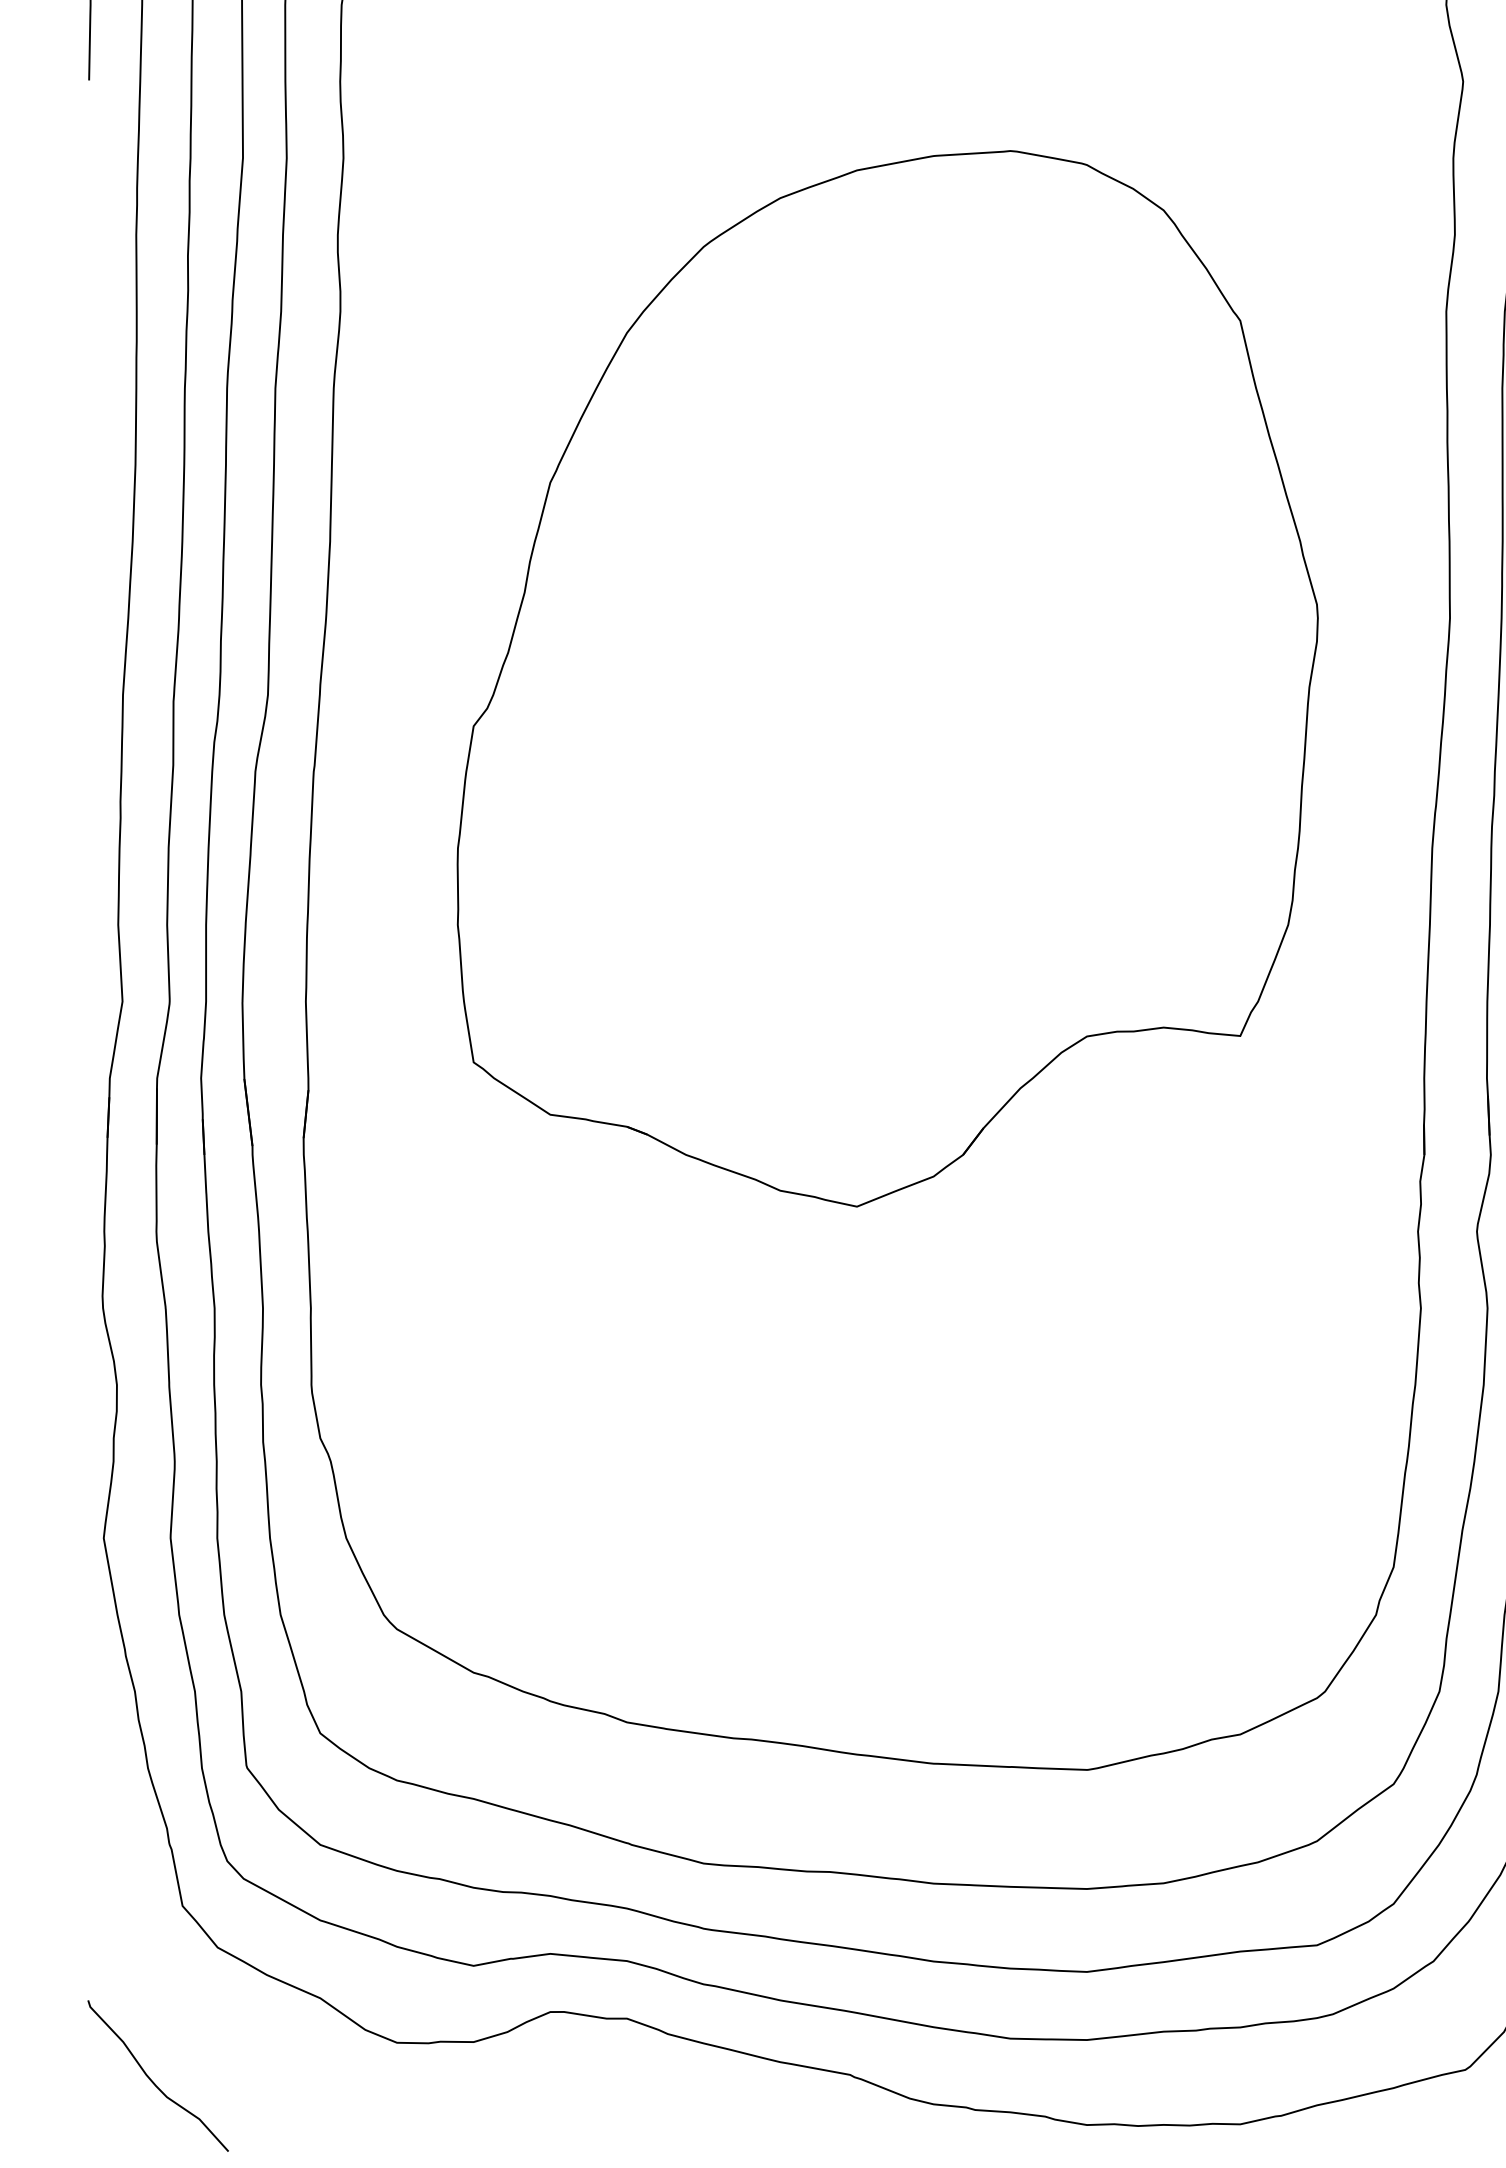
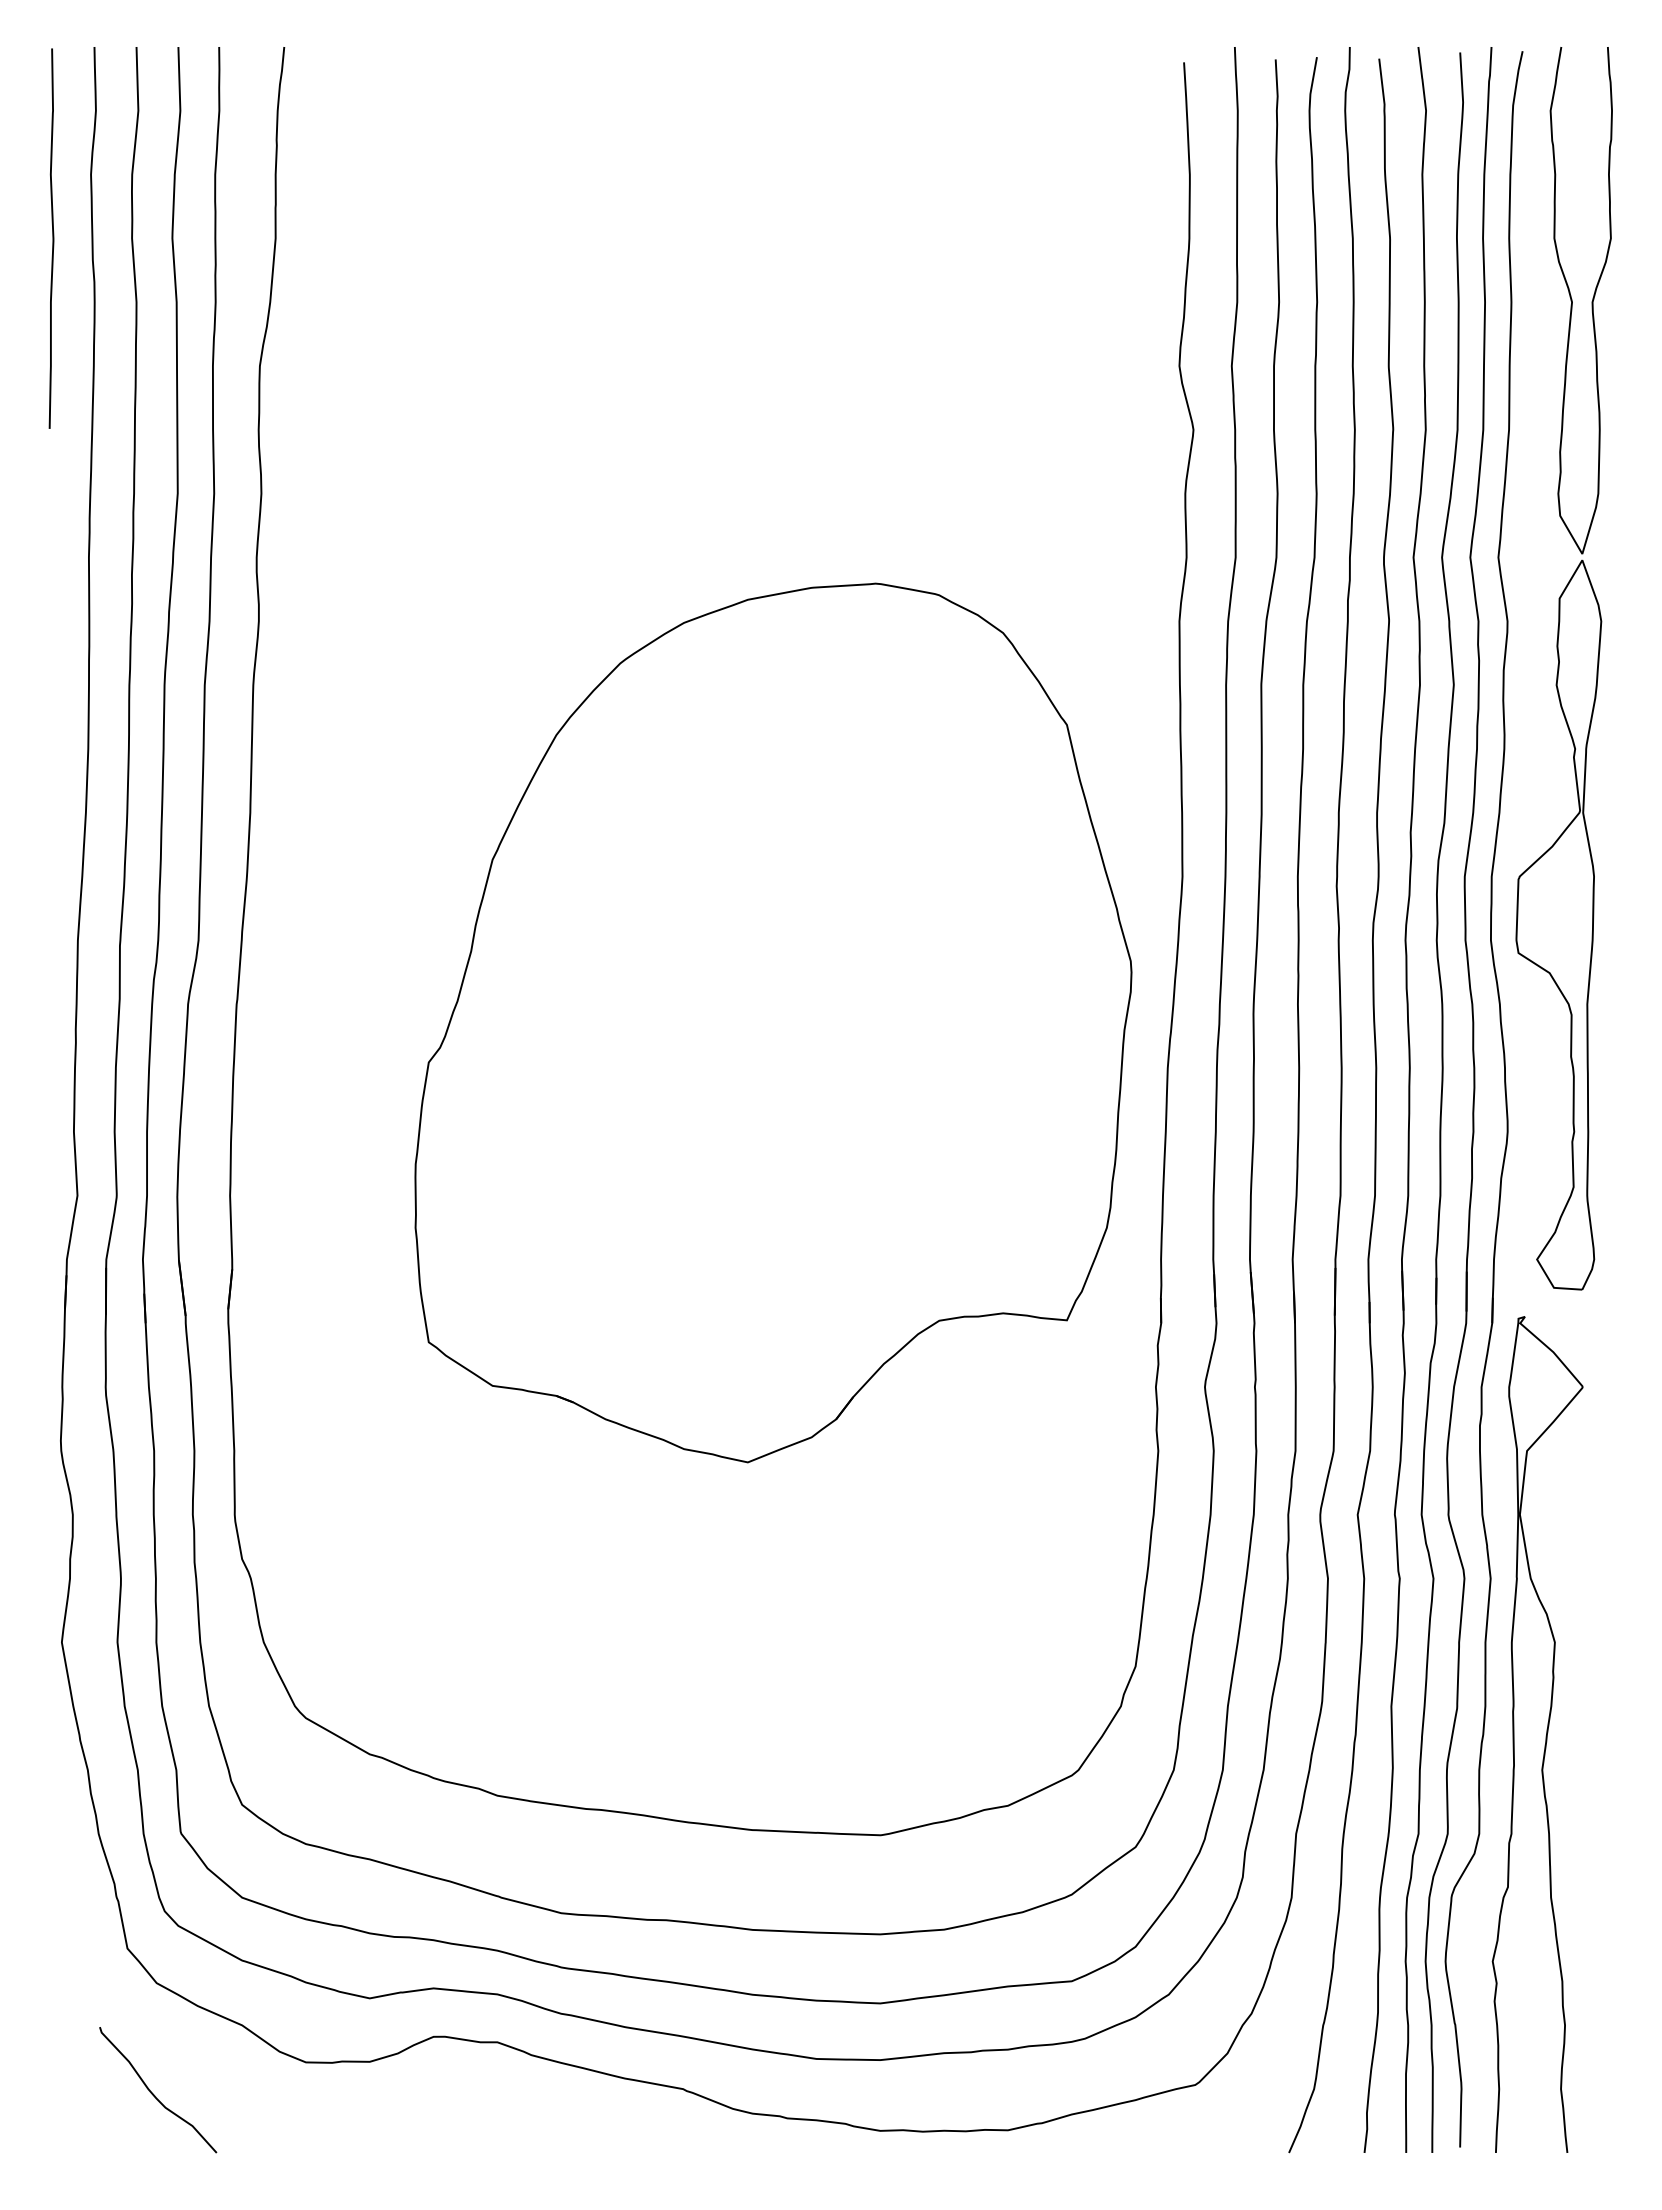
part: (887, 678) -> (773, 1022), moved
curve: (153, 2081) -> (154, 2094), moved

